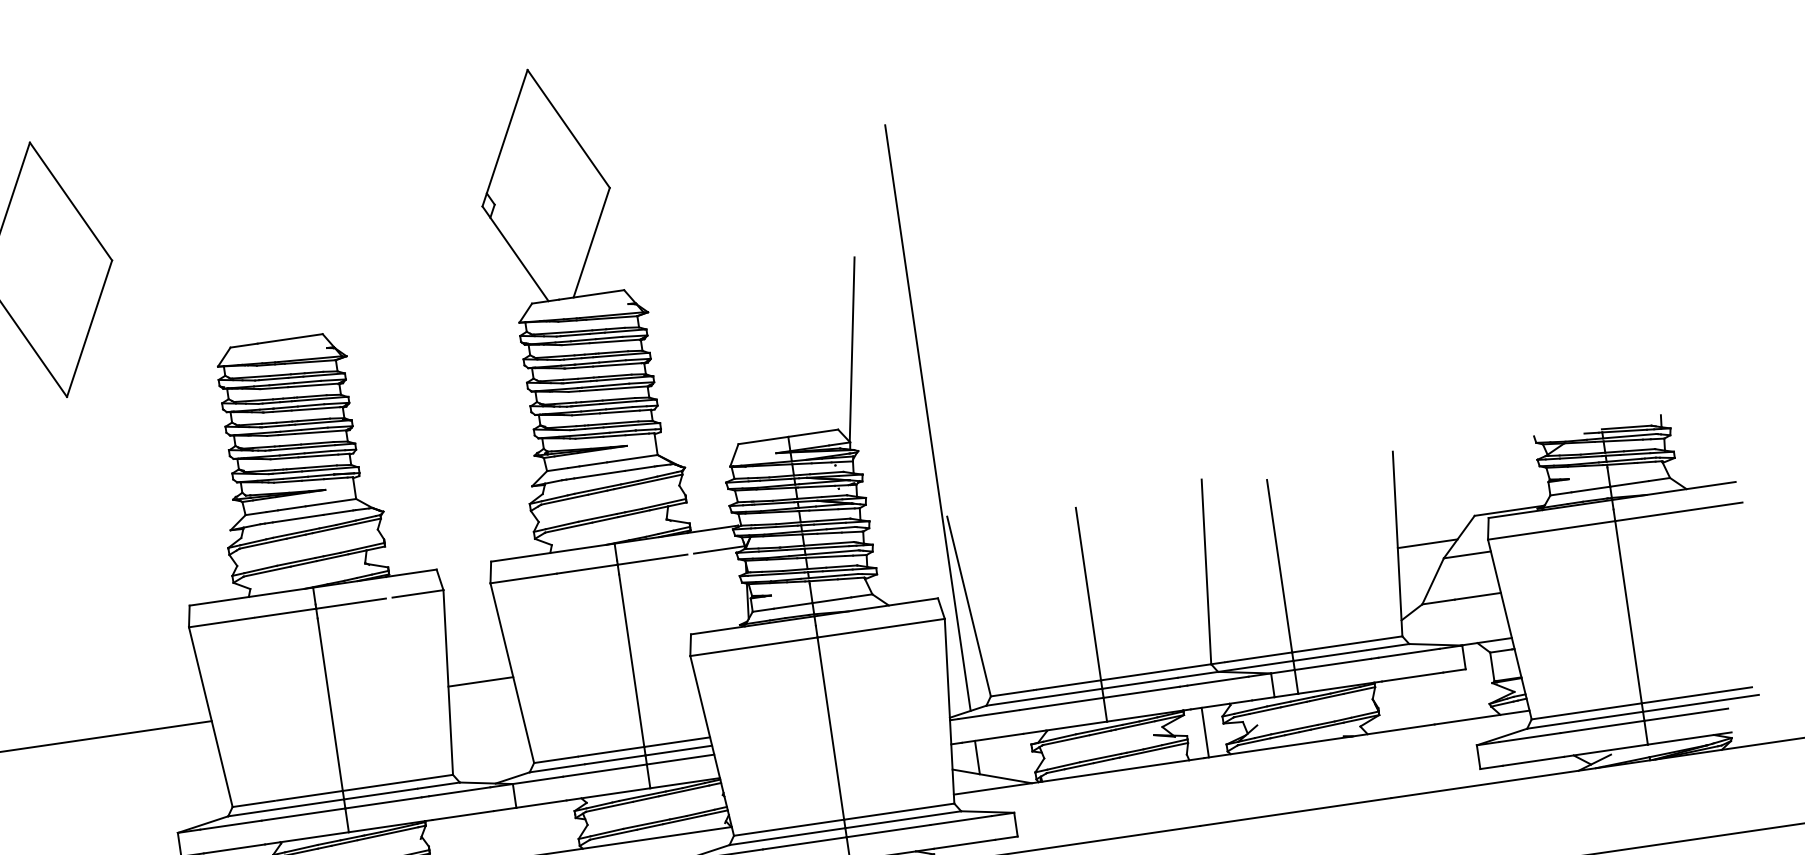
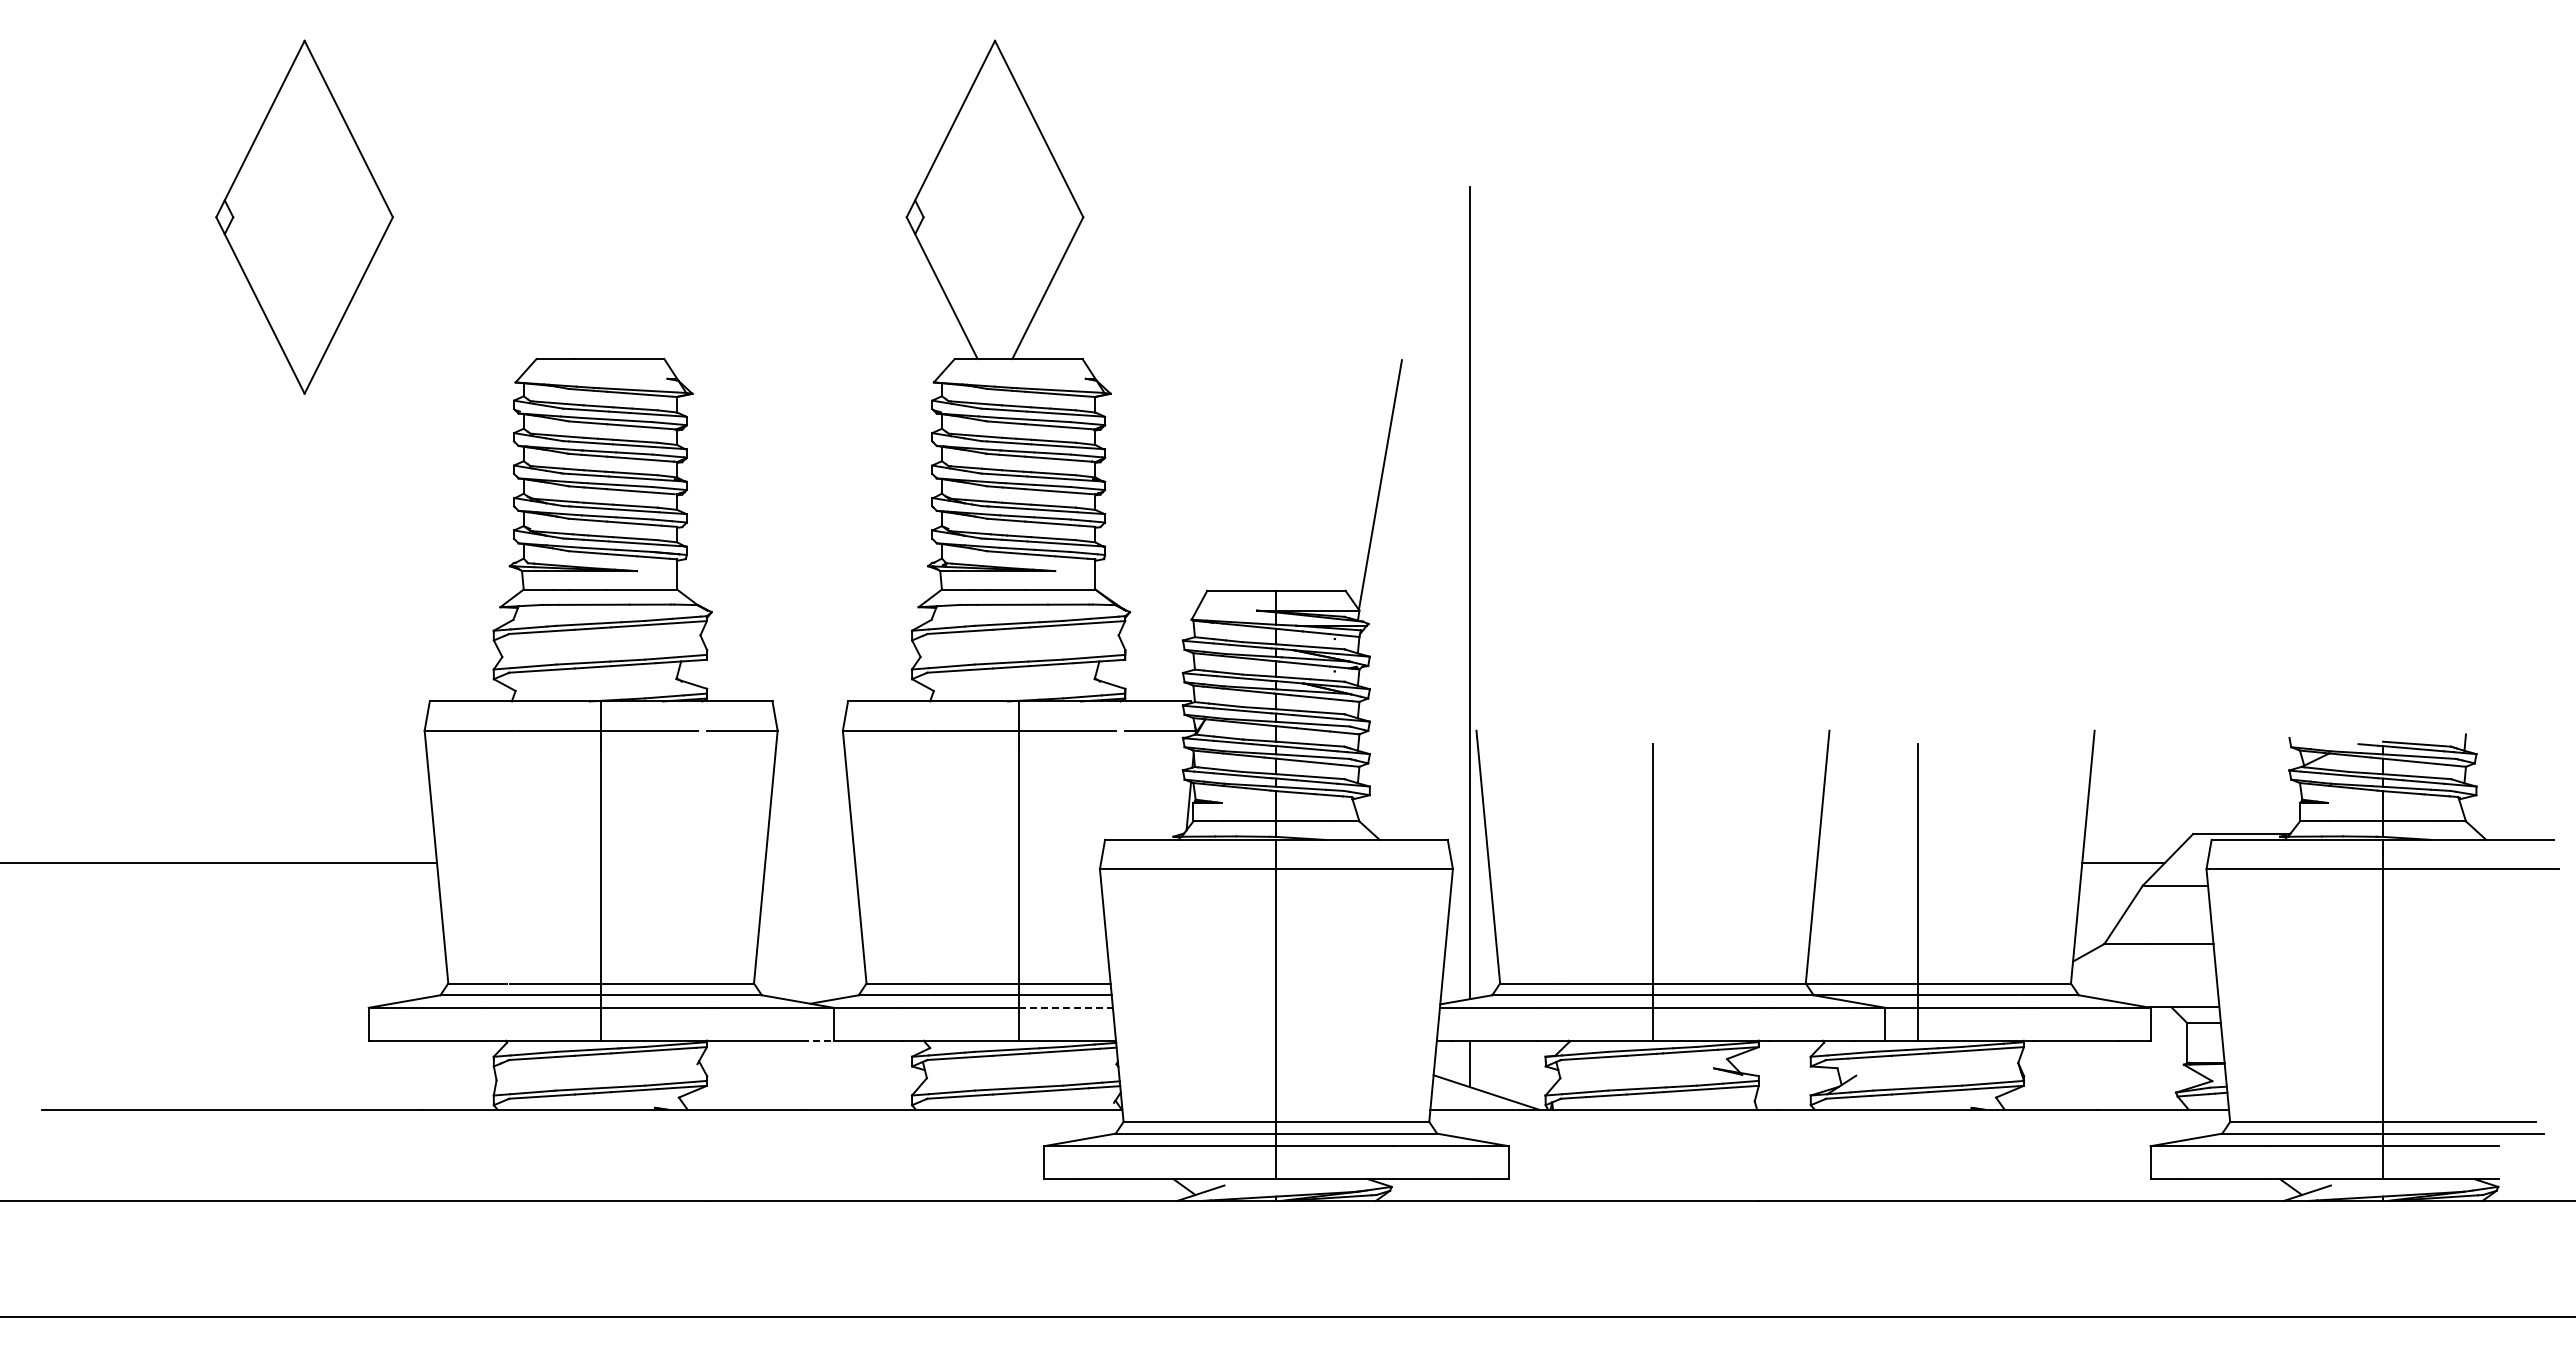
line: (481, 681) -> (810, 862), removed
line: (1205, 732) -> (1784, 1074), removed
line: (680, 759) -> (1066, 1007), solid -> dashed
line: (504, 809) -> (817, 1040), solid -> dashed

